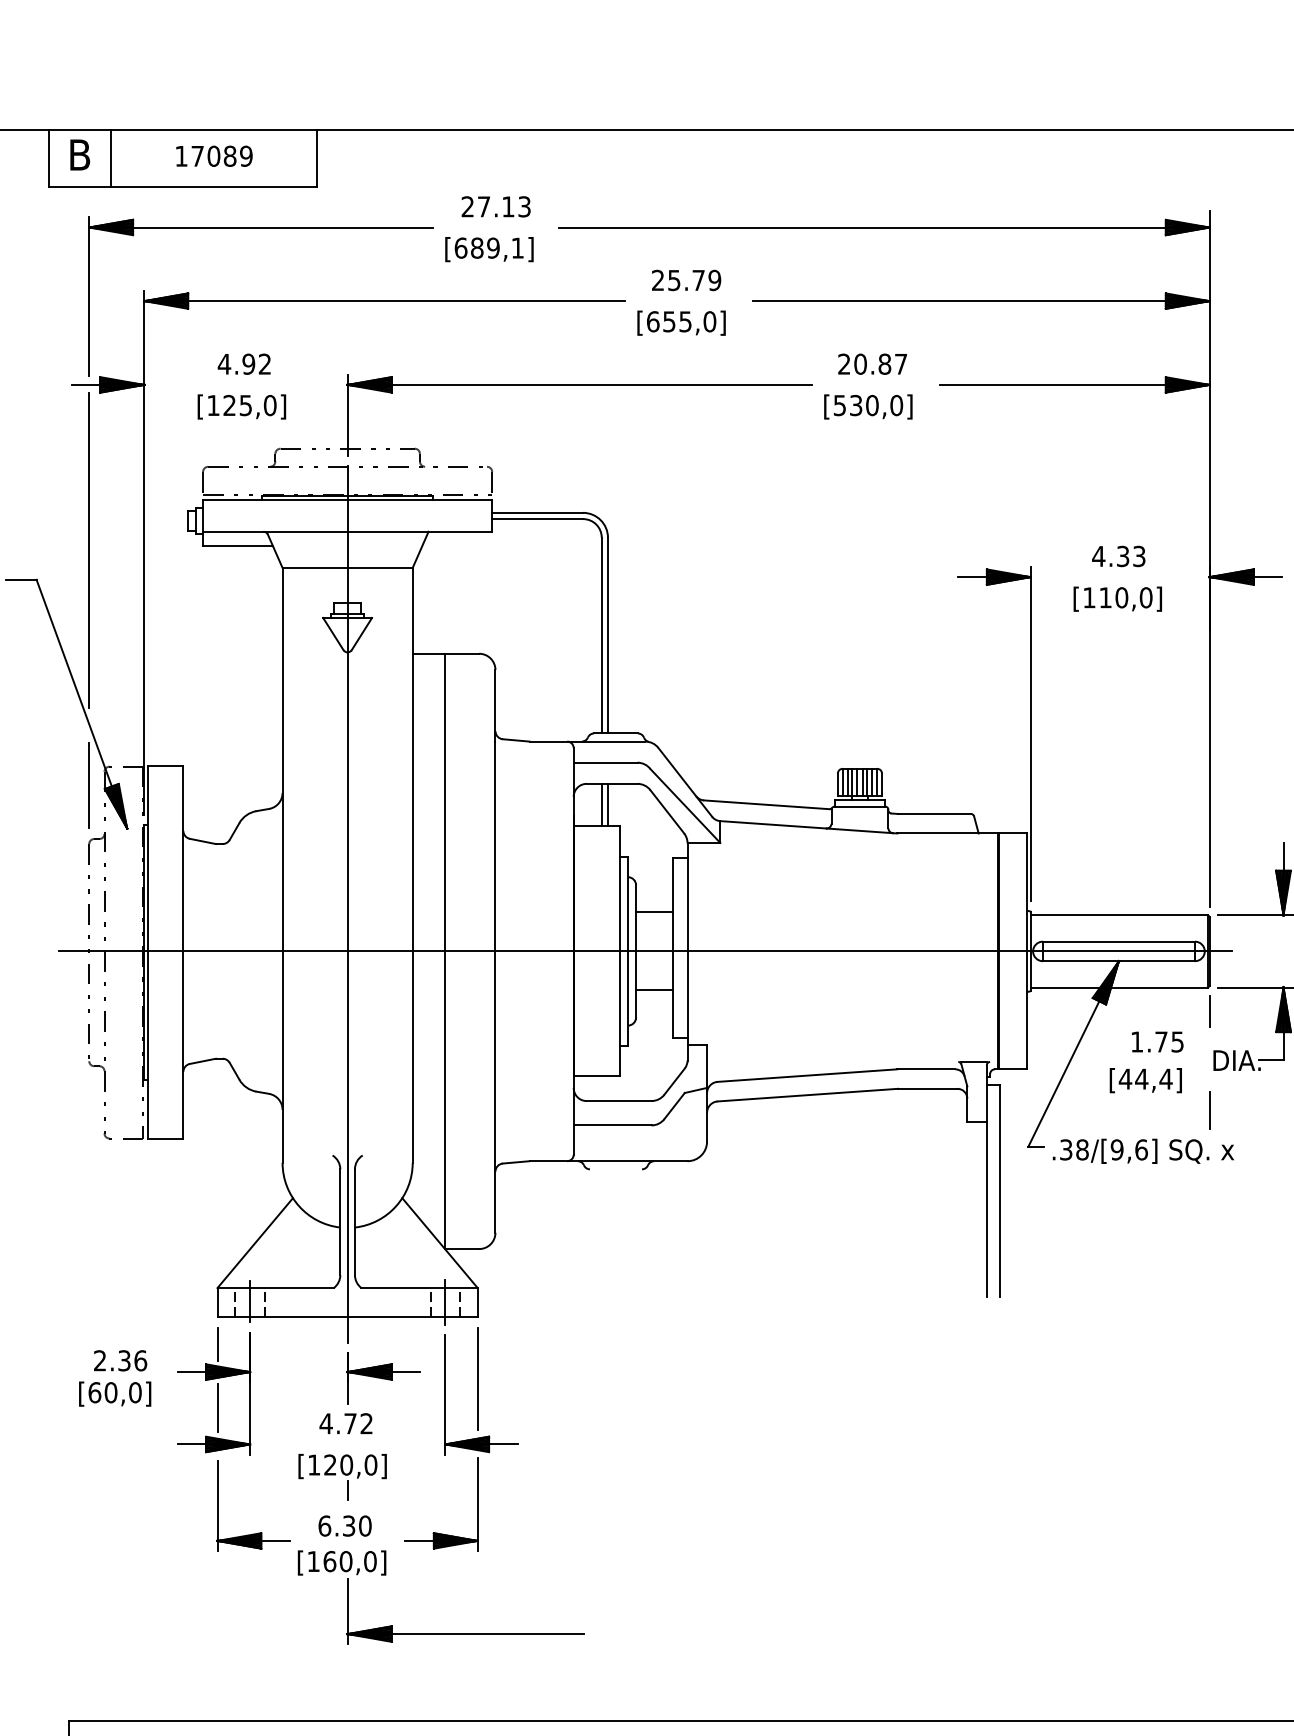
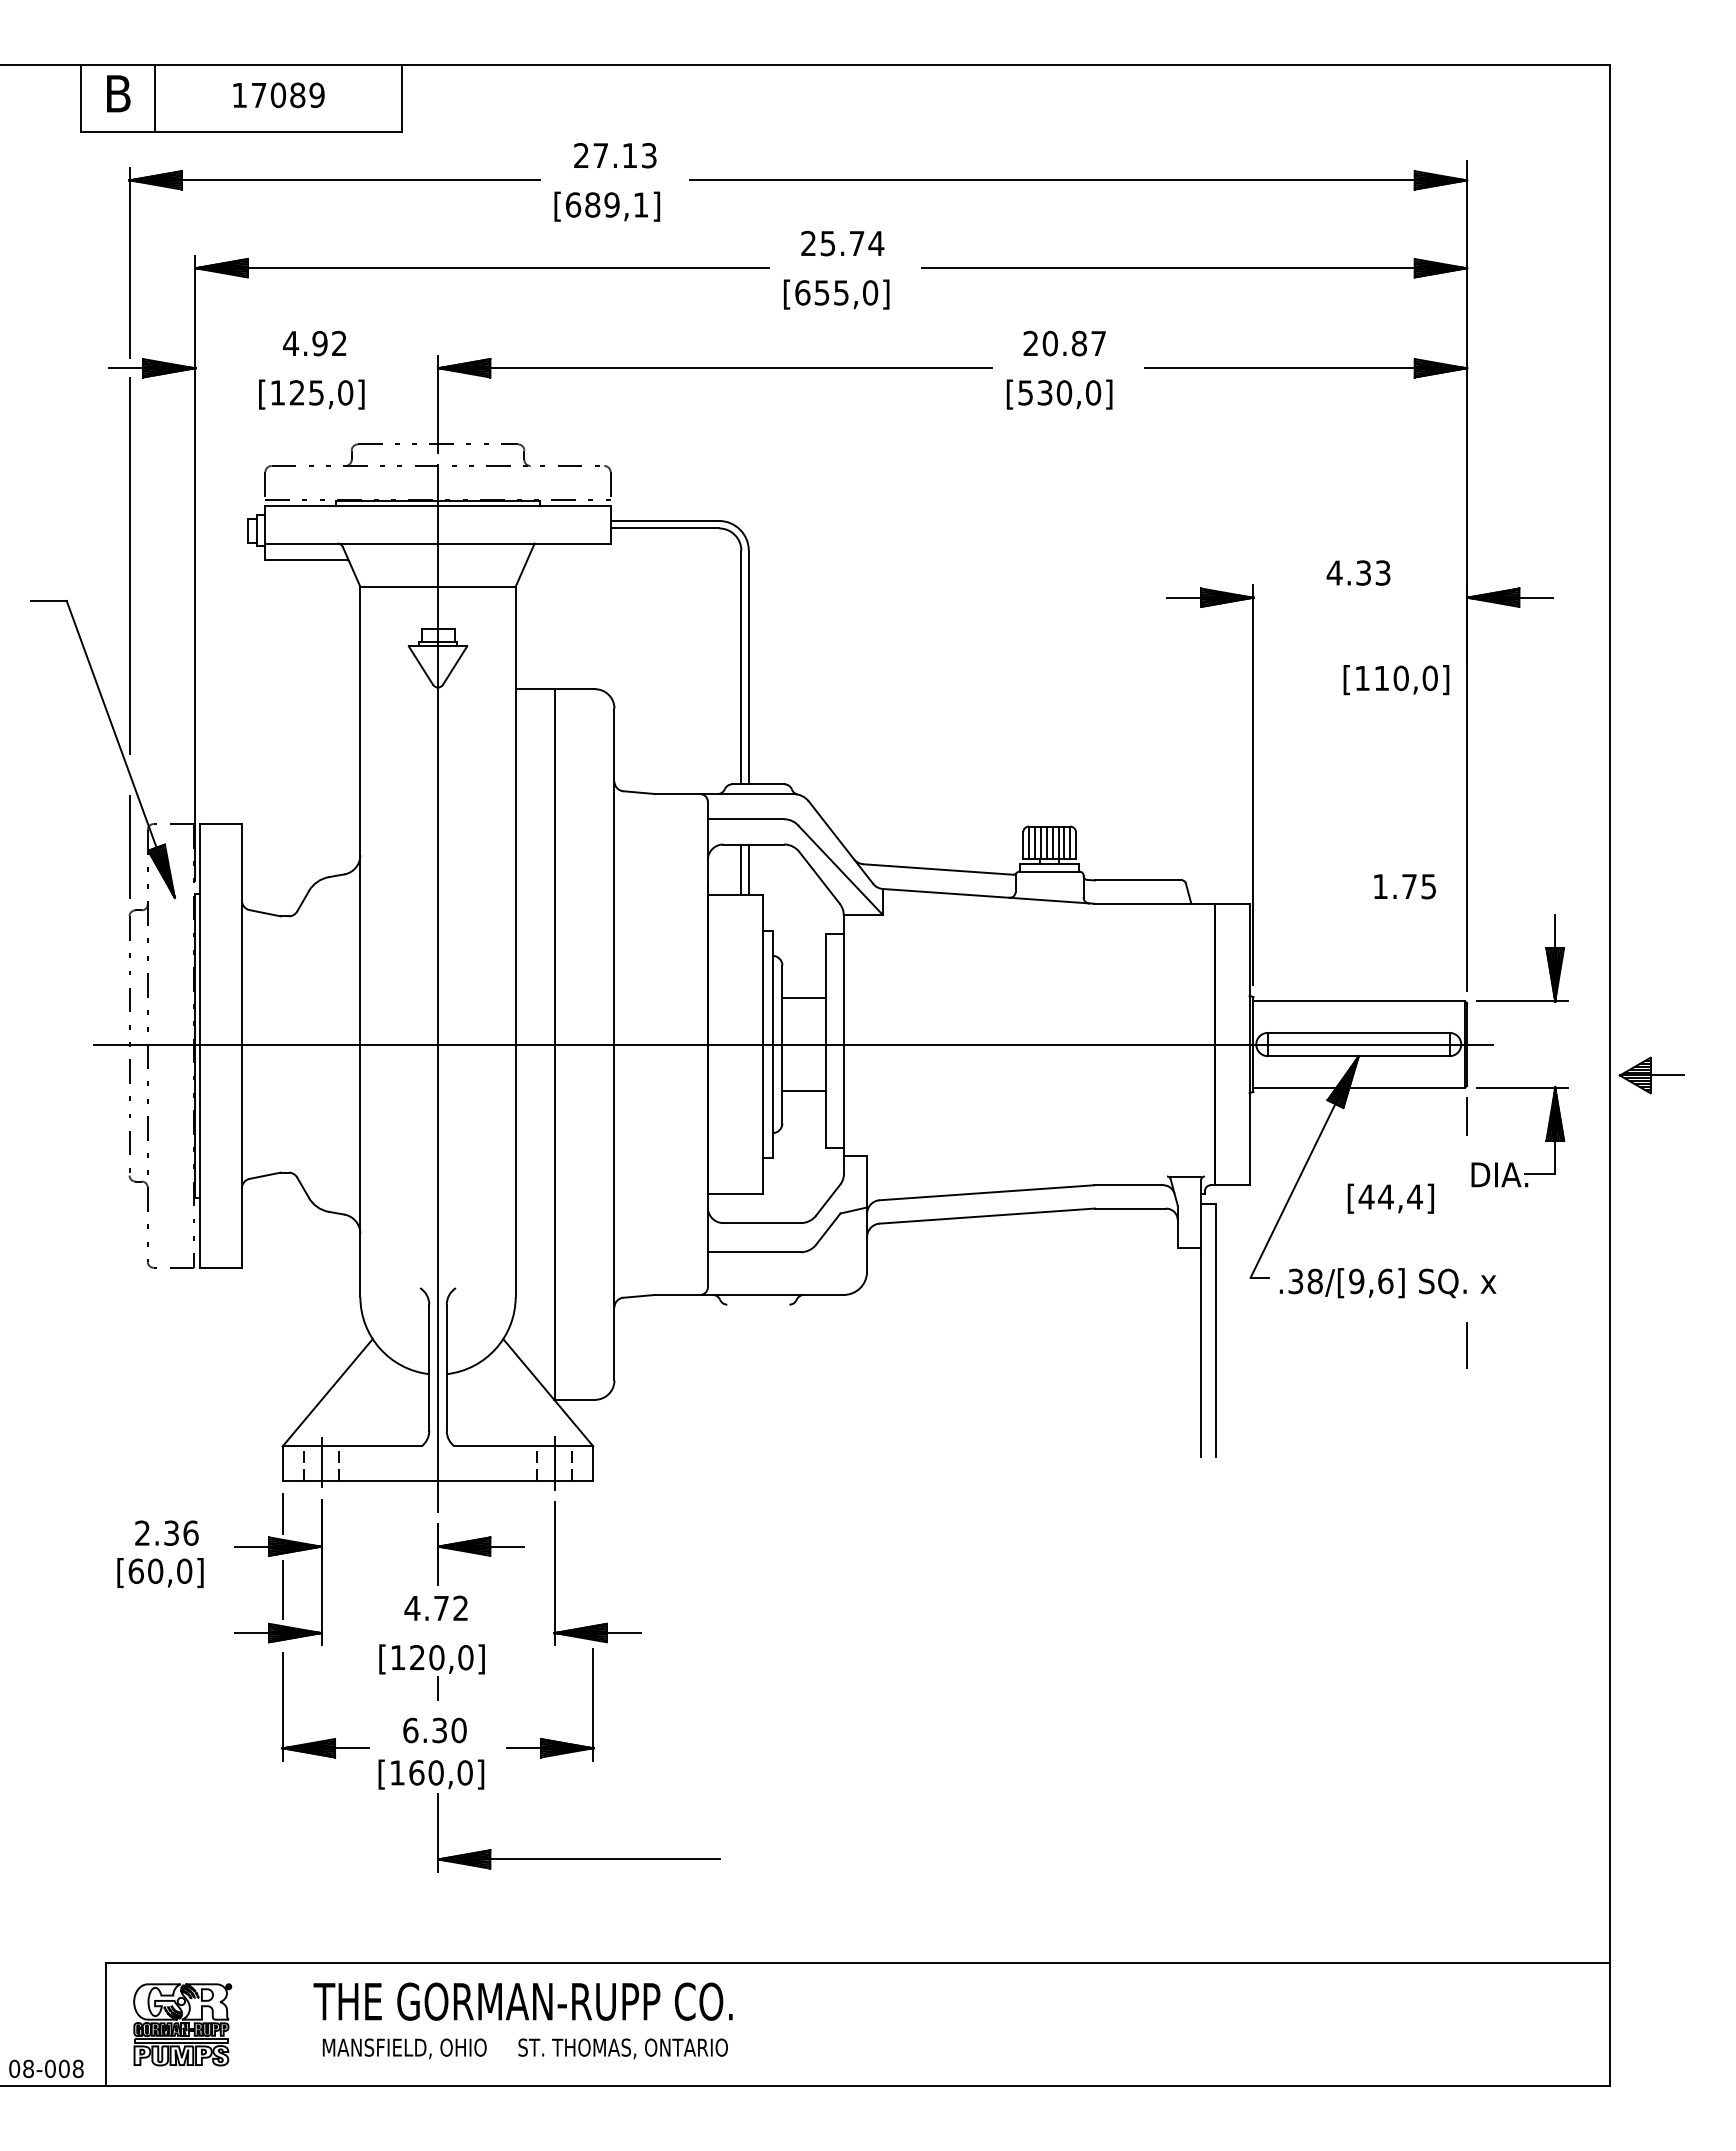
text: (714, 280) -> (876, 243), 25.79 -> 25.74
text: (1117, 599) -> (1396, 680), moved
text: (1157, 1041) -> (1404, 886), moved
line: (1209, 1110) -> (1466, 1345), moved
line: (477, 1378) -> (593, 1554), removed

